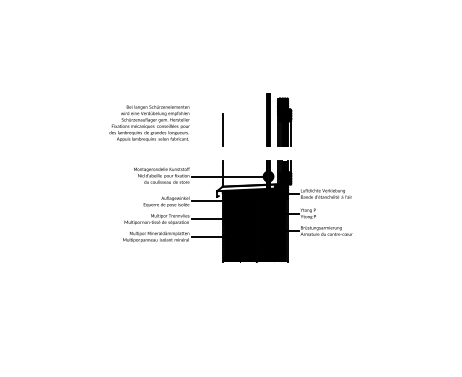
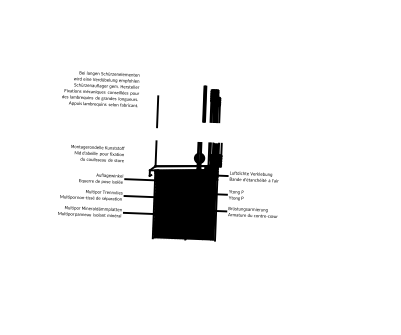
part: (279, 119) -> (212, 104), size x0.7
text: (149, 123) -> (100, 89), moved
line: (227, 176) -> (160, 156), removed

